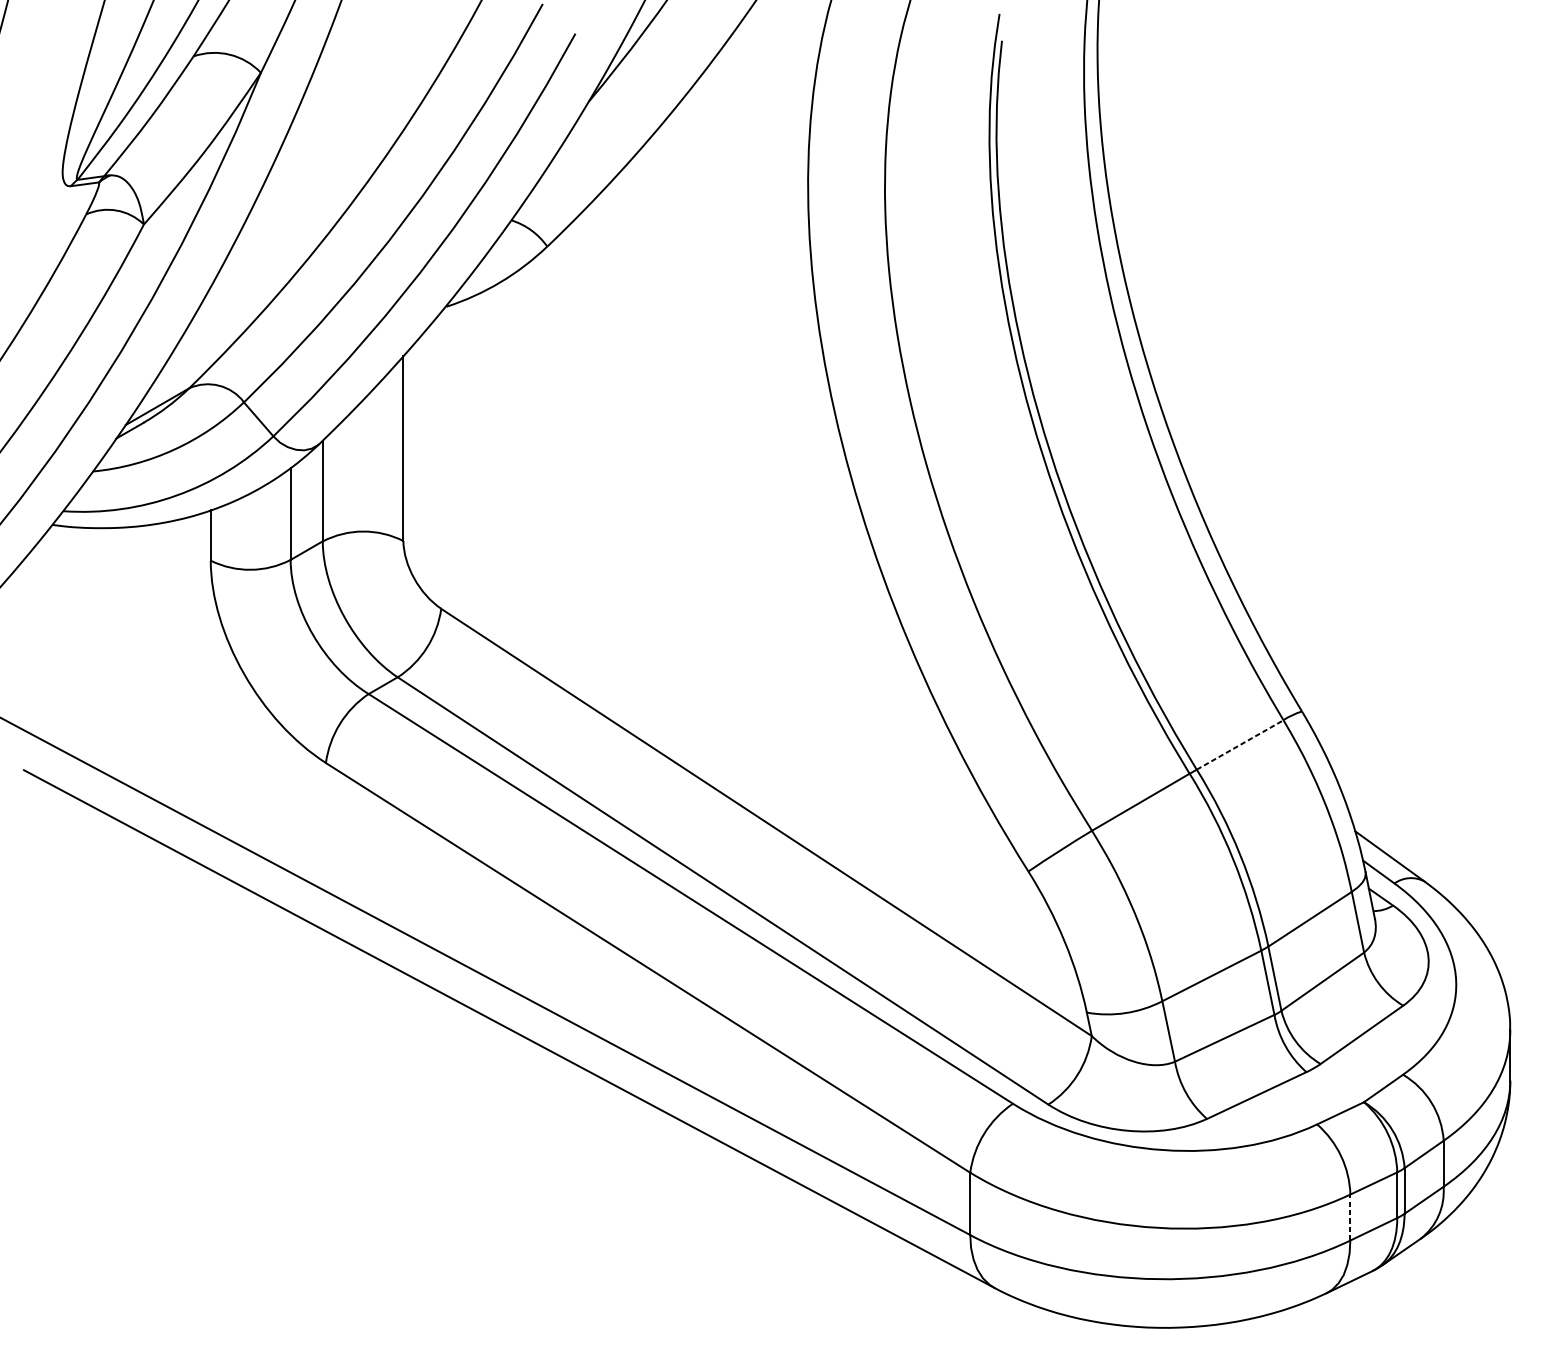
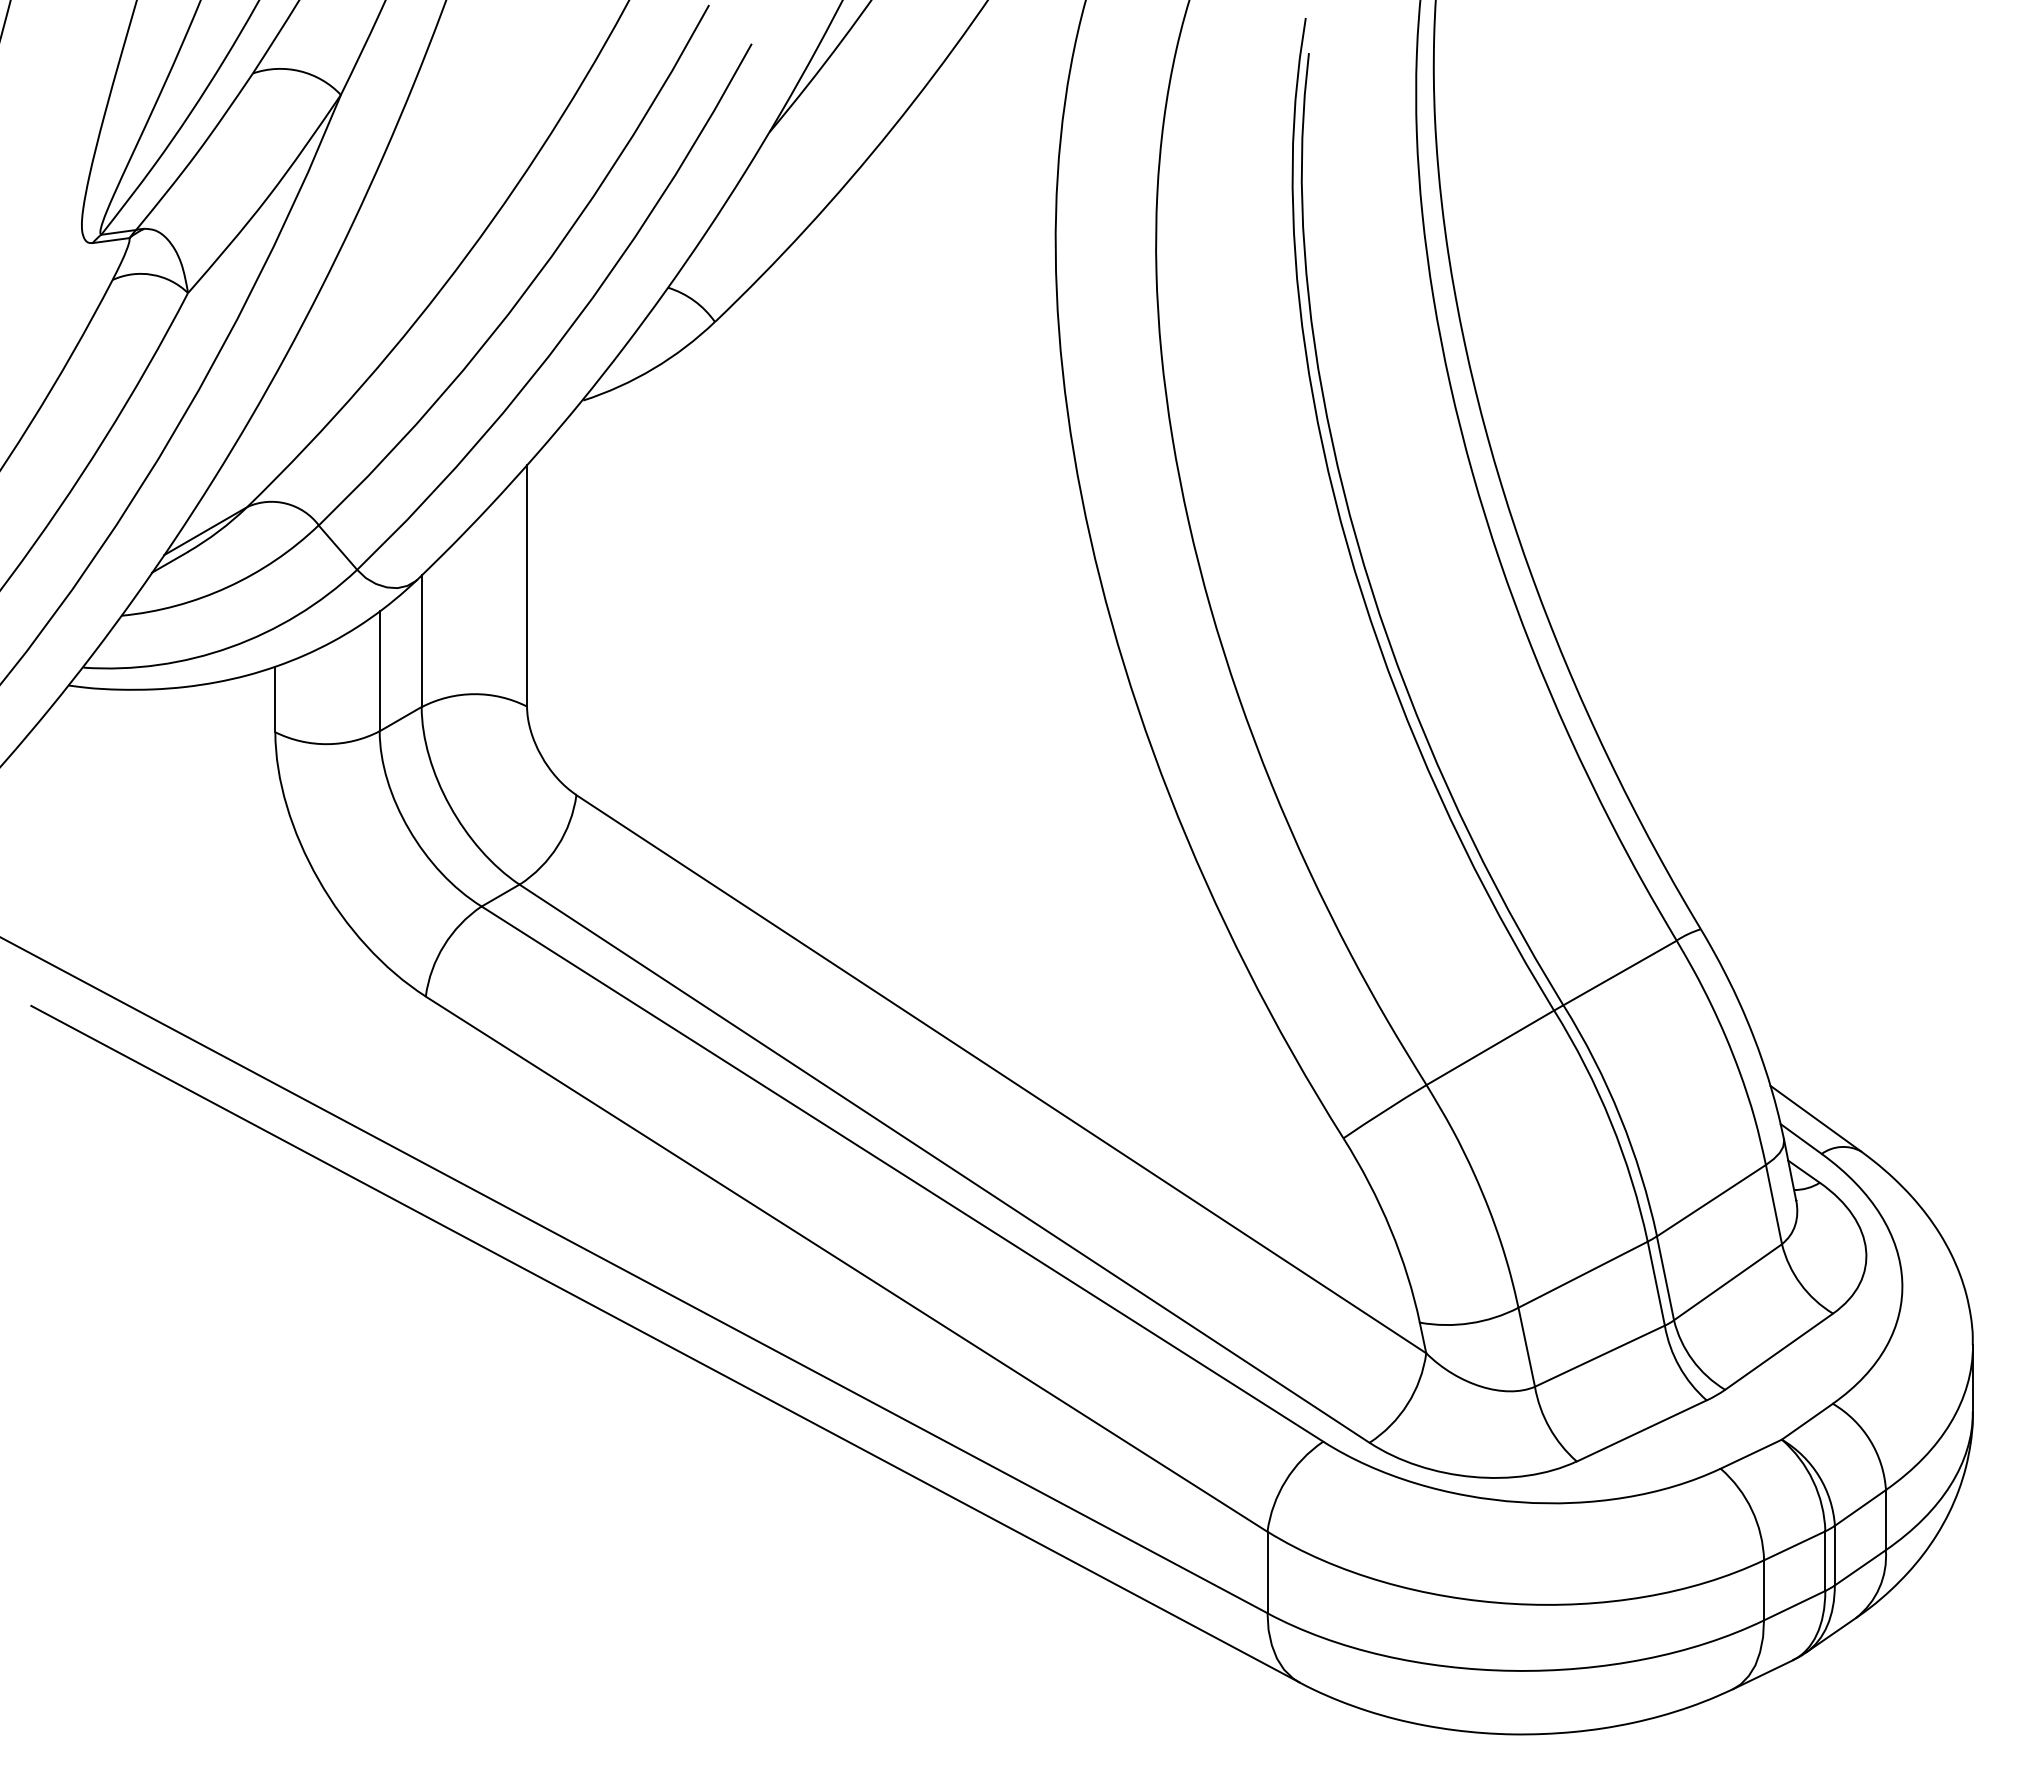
line: (1240, 744) -> (1620, 972), dashed -> solid
line: (1349, 1216) -> (1763, 1589), dashed -> solid

